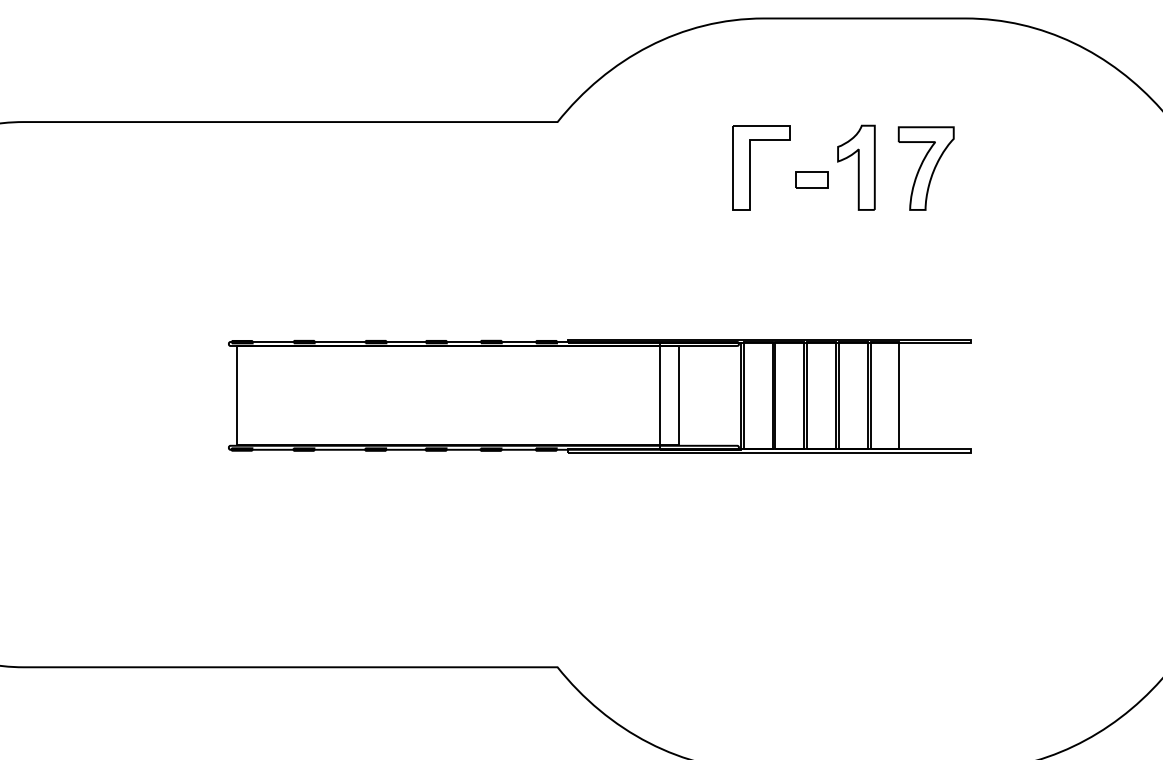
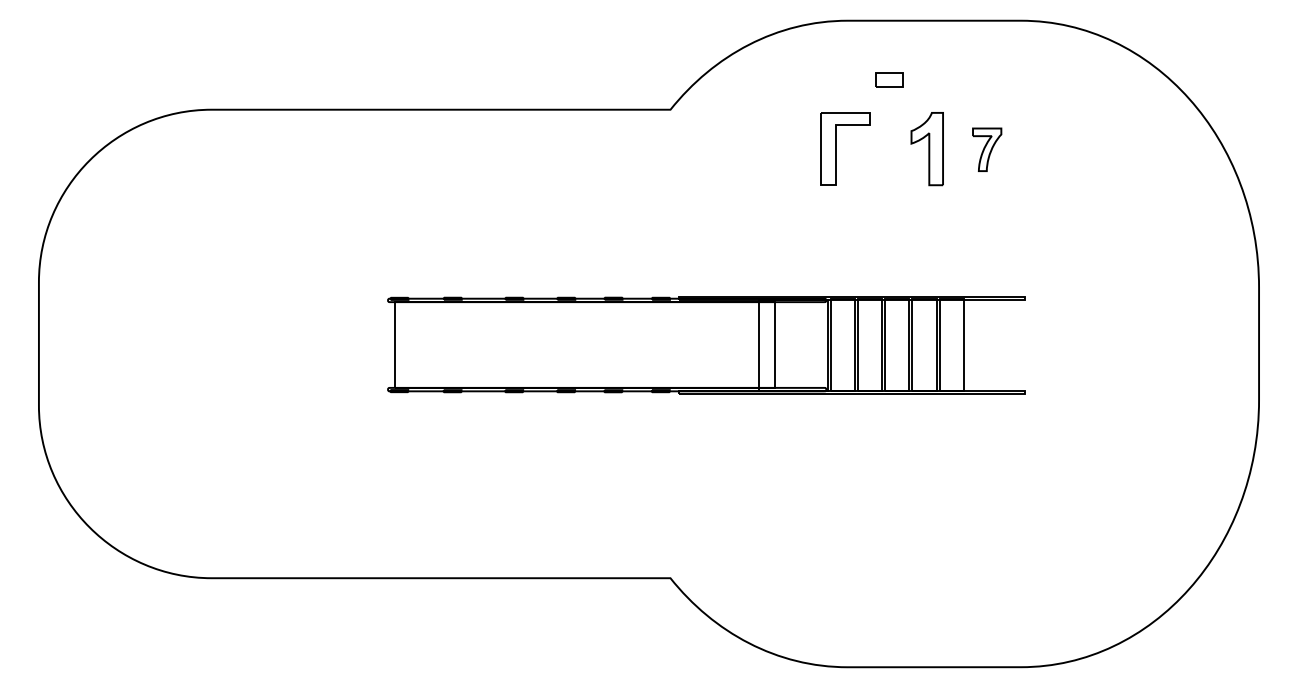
part: (925, 168) -> (986, 149), size x0.6
part: (812, 178) -> (889, 79), moved

